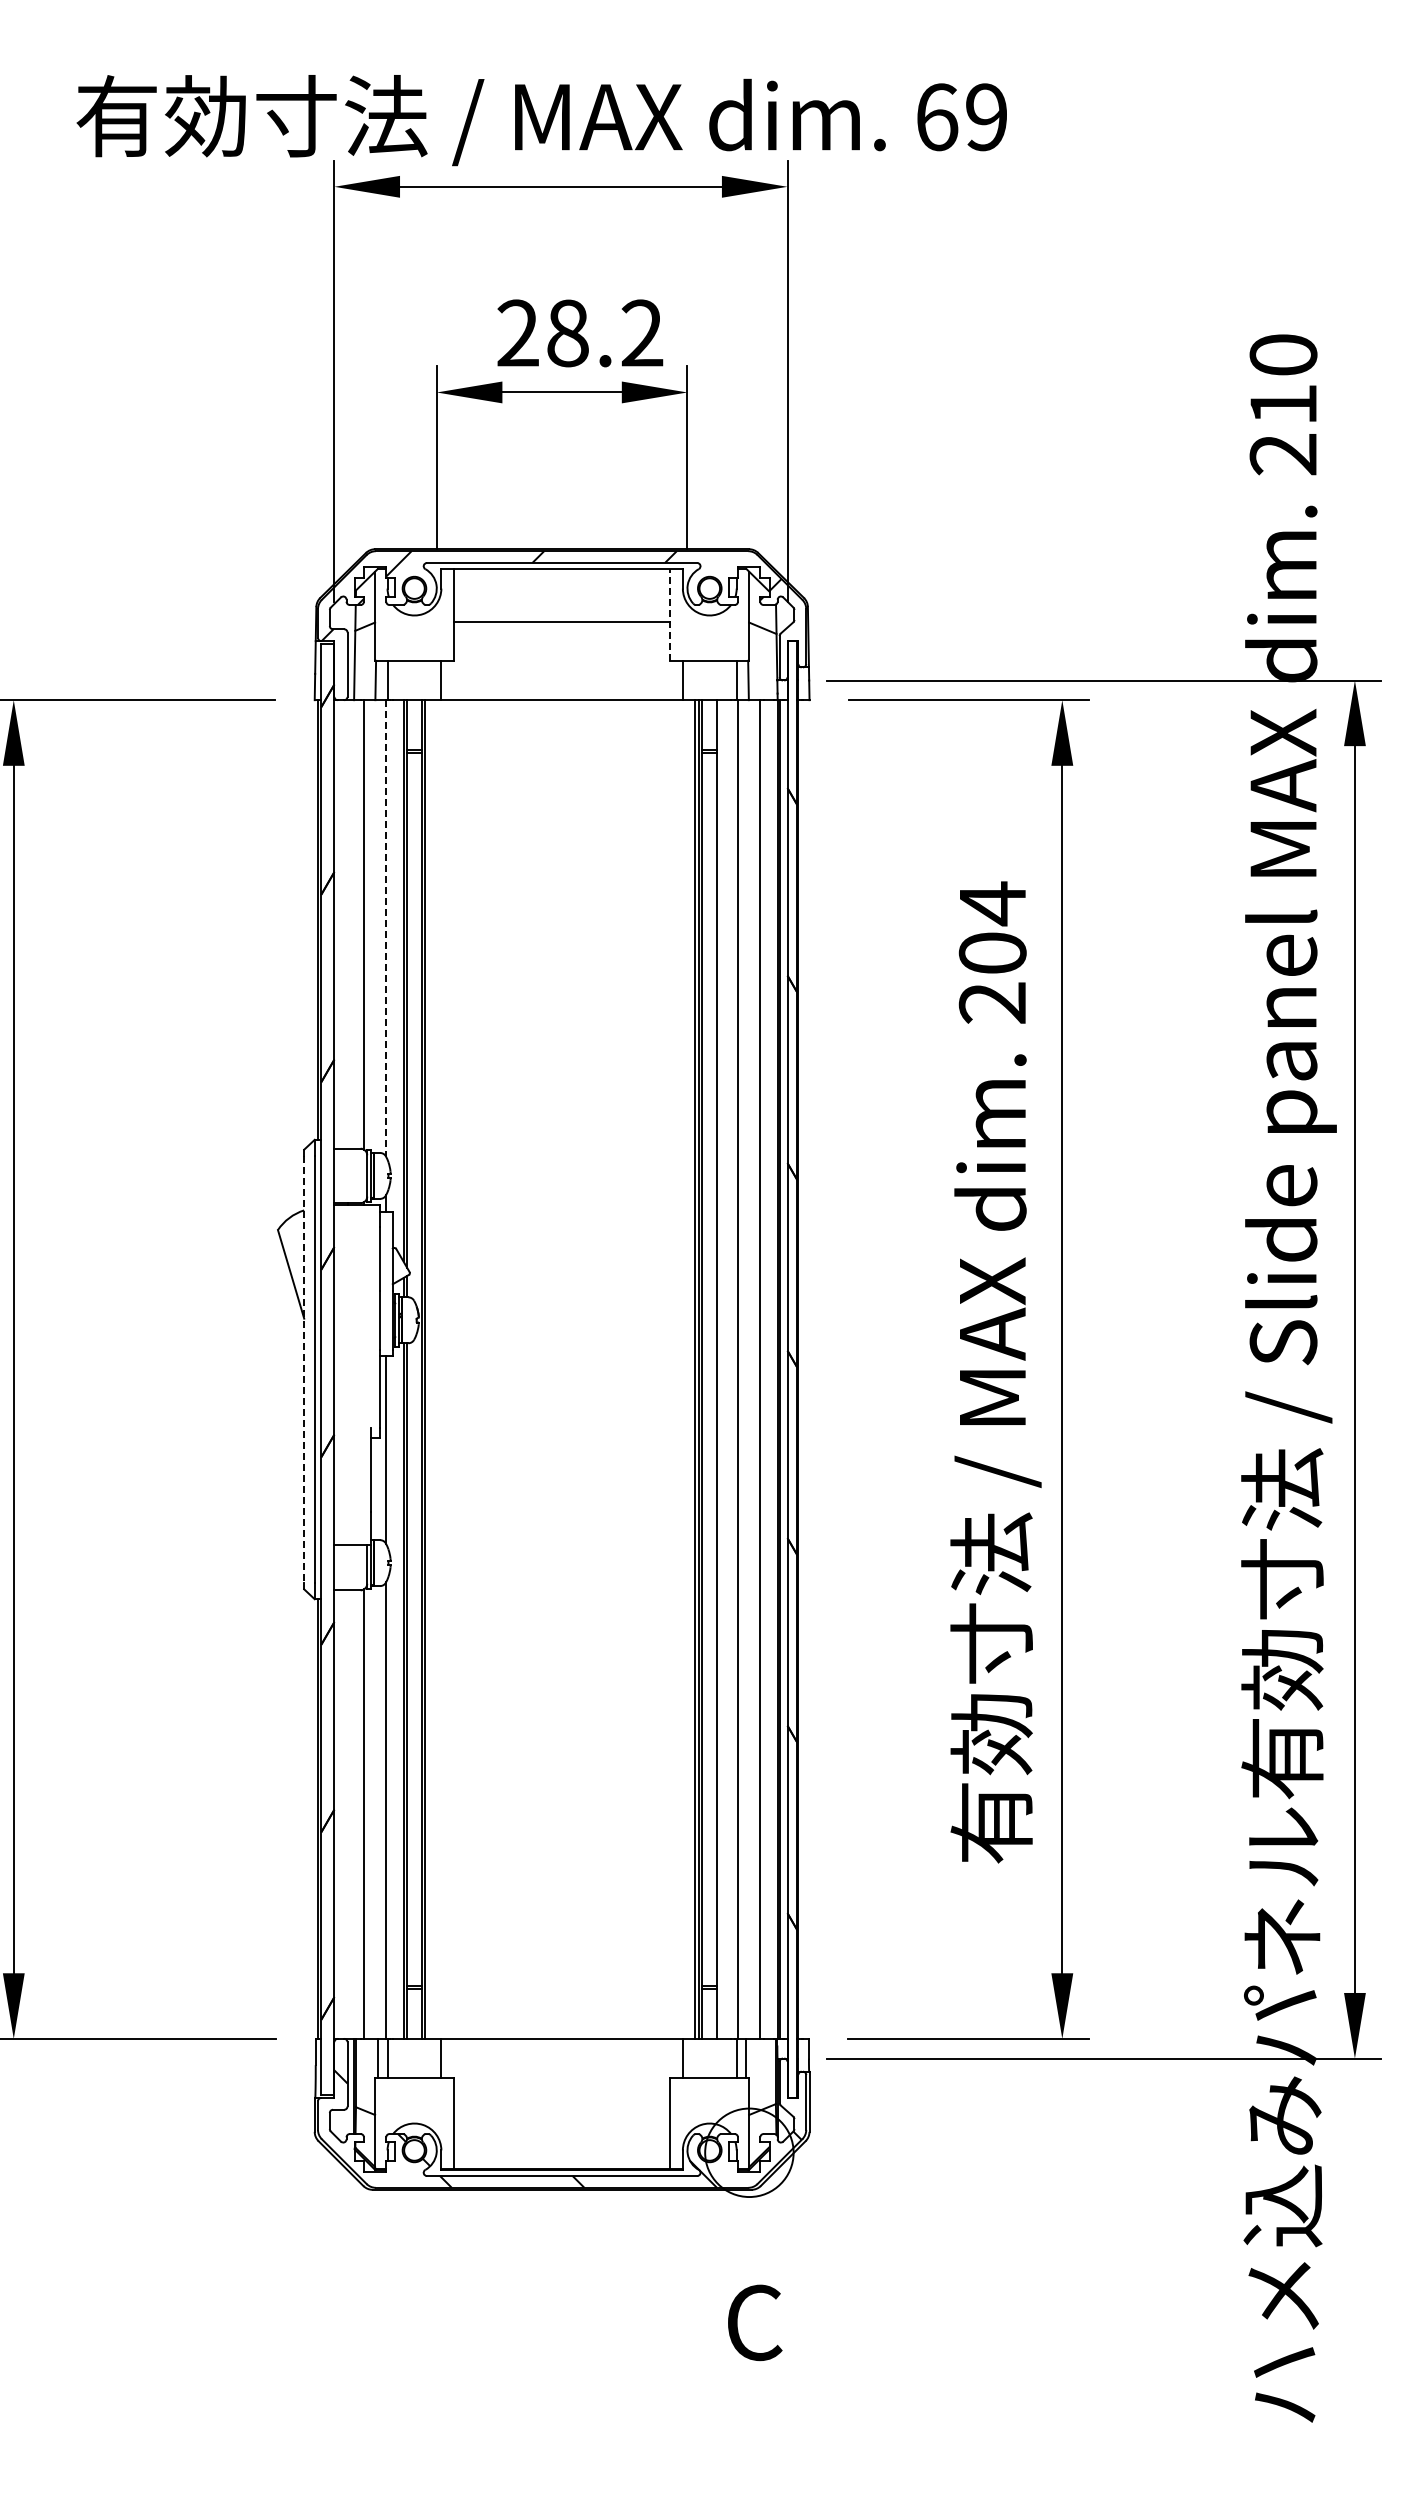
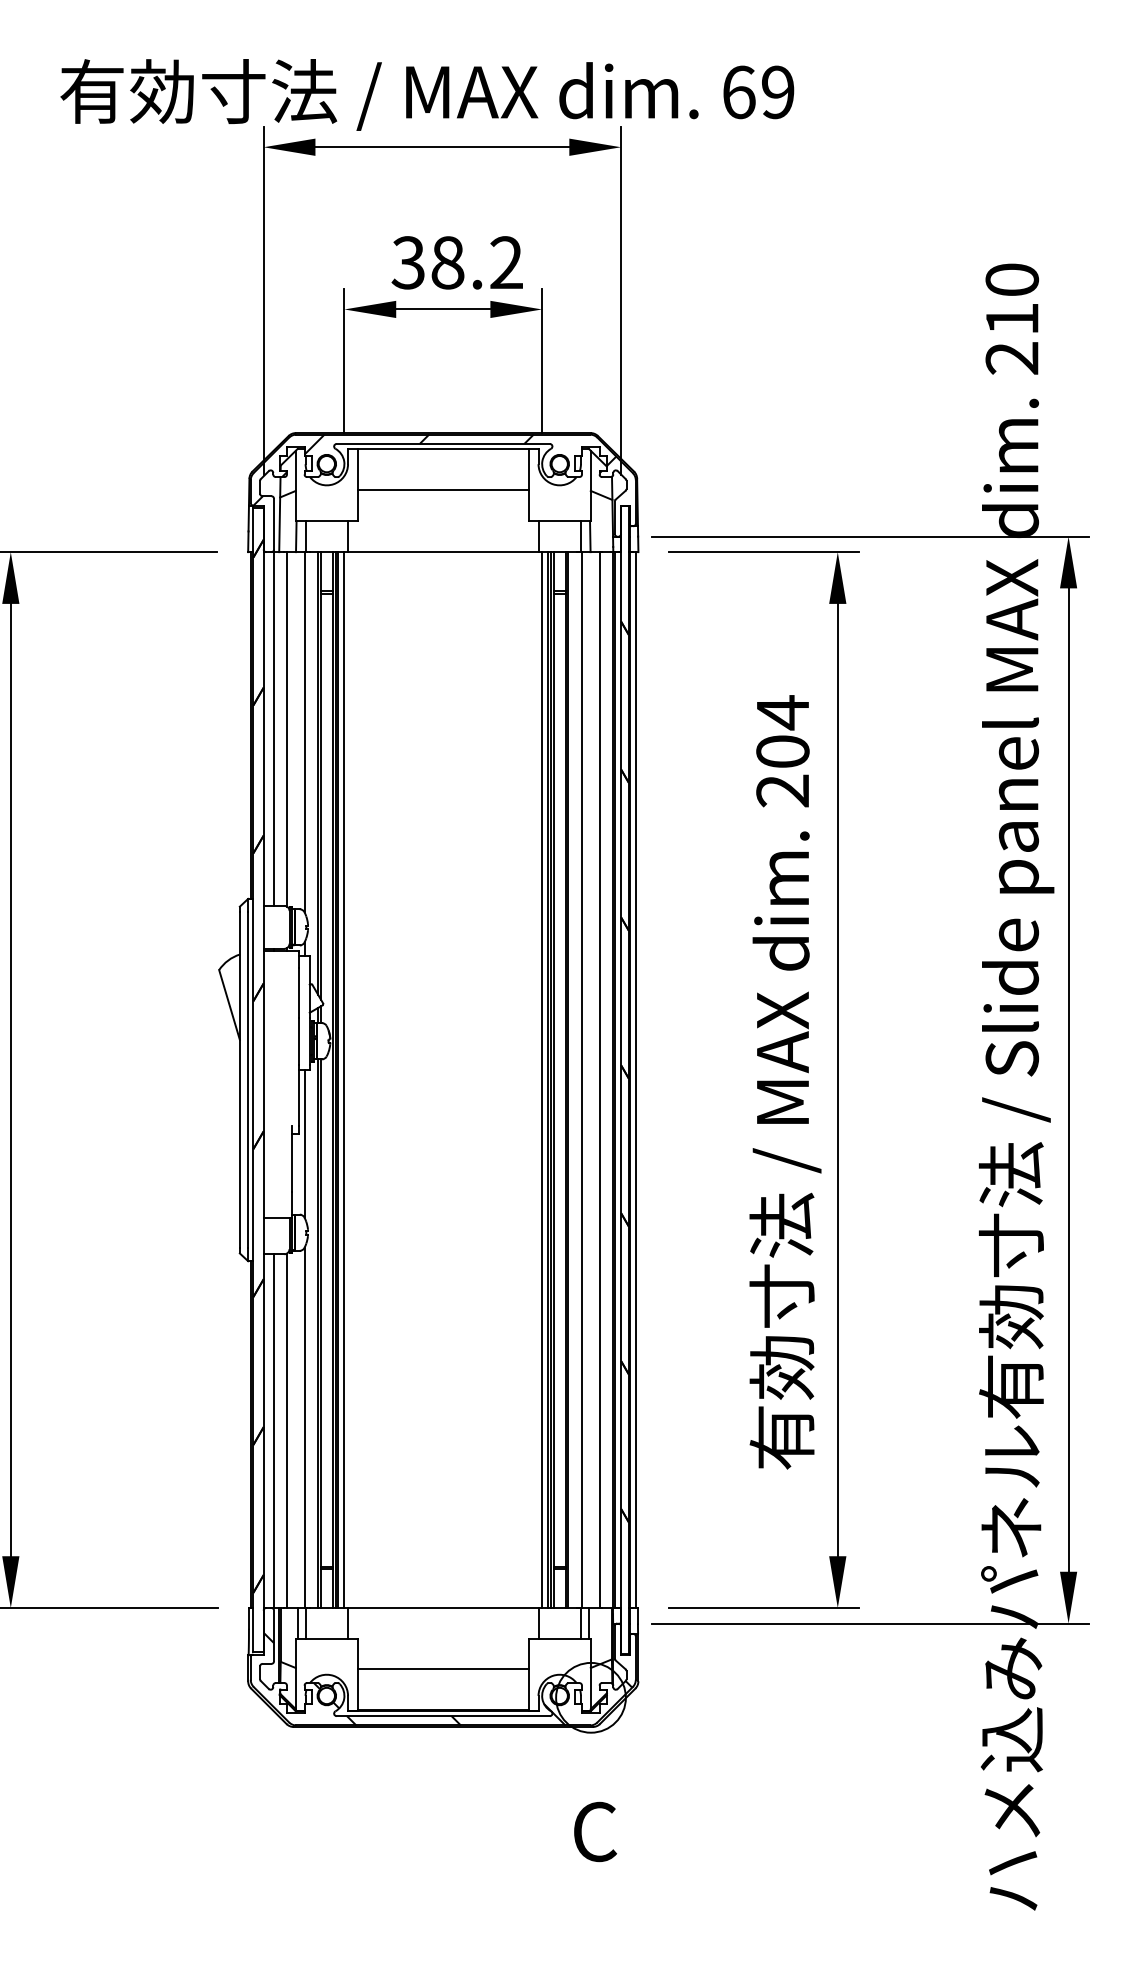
text: (517, 333) -> (408, 262), 28.2 -> 38.2
line: (670, 614) -> (528, 484), dashed -> solid
line: (347, 924) -> (274, 729), added
line: (386, 929) -> (304, 733), dashed -> solid
line: (428, 1369) -> (337, 1080), added
line: (436, 1369) -> (344, 1080), added
line: (687, 1369) -> (542, 1080), added
line: (720, 1369) -> (568, 1080), added
line: (806, 1369) -> (636, 1080), added
line: (304, 1370) -> (240, 1080), dashed -> solid
line: (347, 1814) -> (274, 1431), added
line: (561, 2116) -> (442, 1669), added

